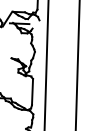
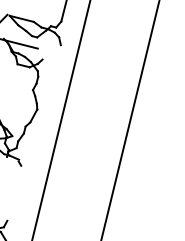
line: (32, 91) -> (14, 192), removed

